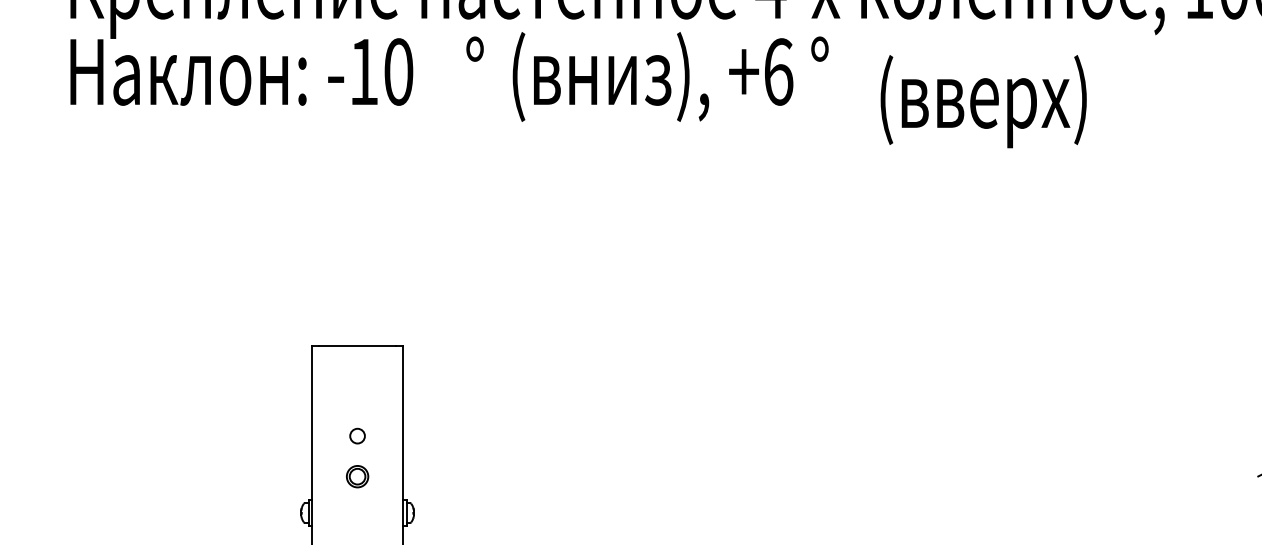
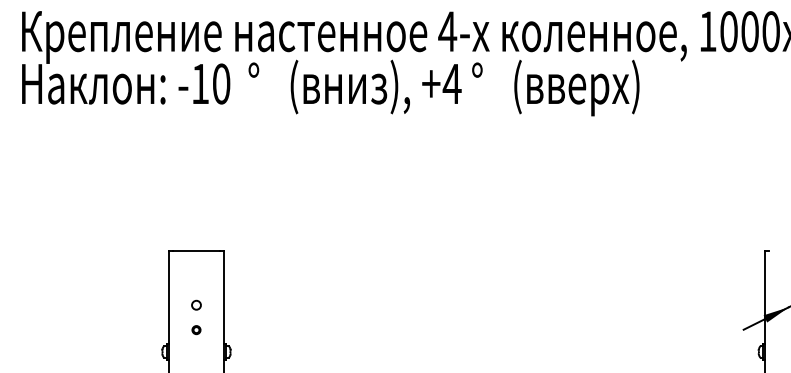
text: (474, 48) -> (253, 69), moved
text: (777, 71) -> (451, 83), +6 -> +4
text: (983, 100) -> (576, 87), moved
part: (357, 477) -> (196, 330), size x0.62

